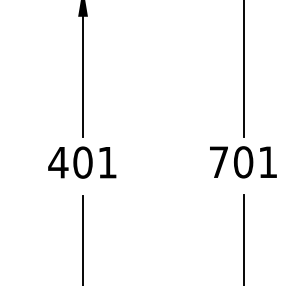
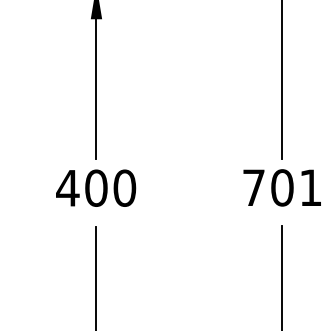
text: (107, 161) -> (124, 187), 401 -> 400

